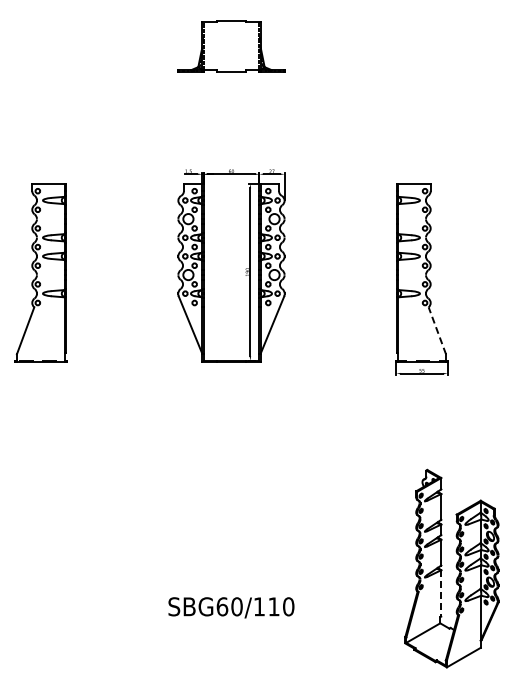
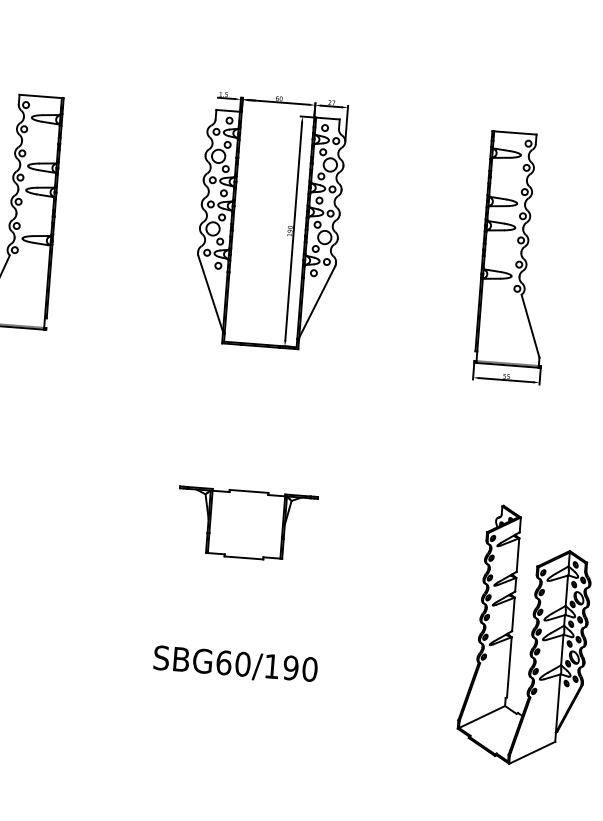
line: (437, 330) -> (530, 325), dashed -> solid
part: (231, 499) -> (246, 524), added
line: (441, 593) -> (509, 667), dashed -> solid
text: (273, 606) -> (290, 667), SBG60/110 -> SBG60/190

